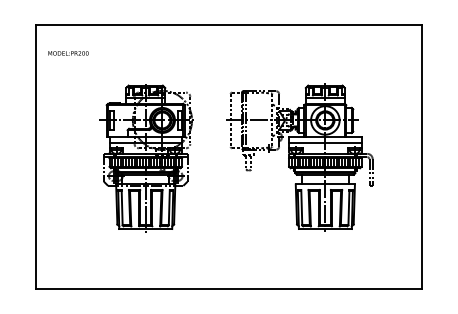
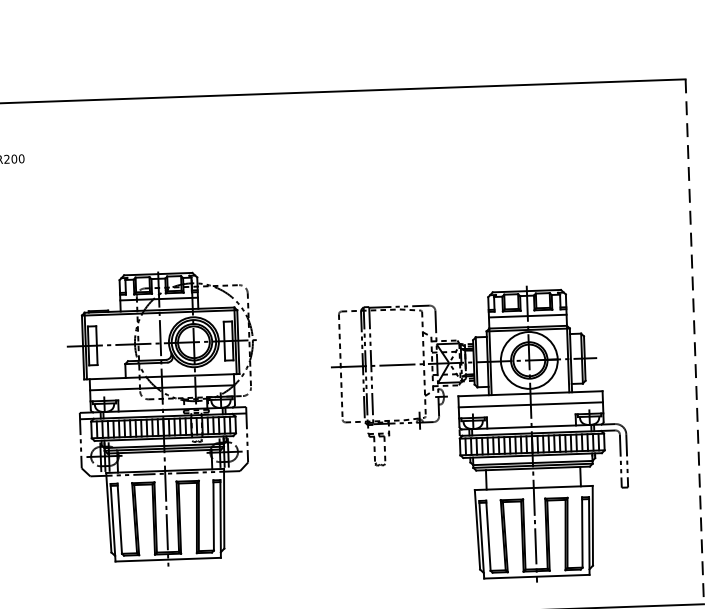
part: (299, 157) -> (480, 436), moved
line: (421, 157) -> (694, 342), solid -> dashed
part: (146, 158) -> (164, 419), moved

